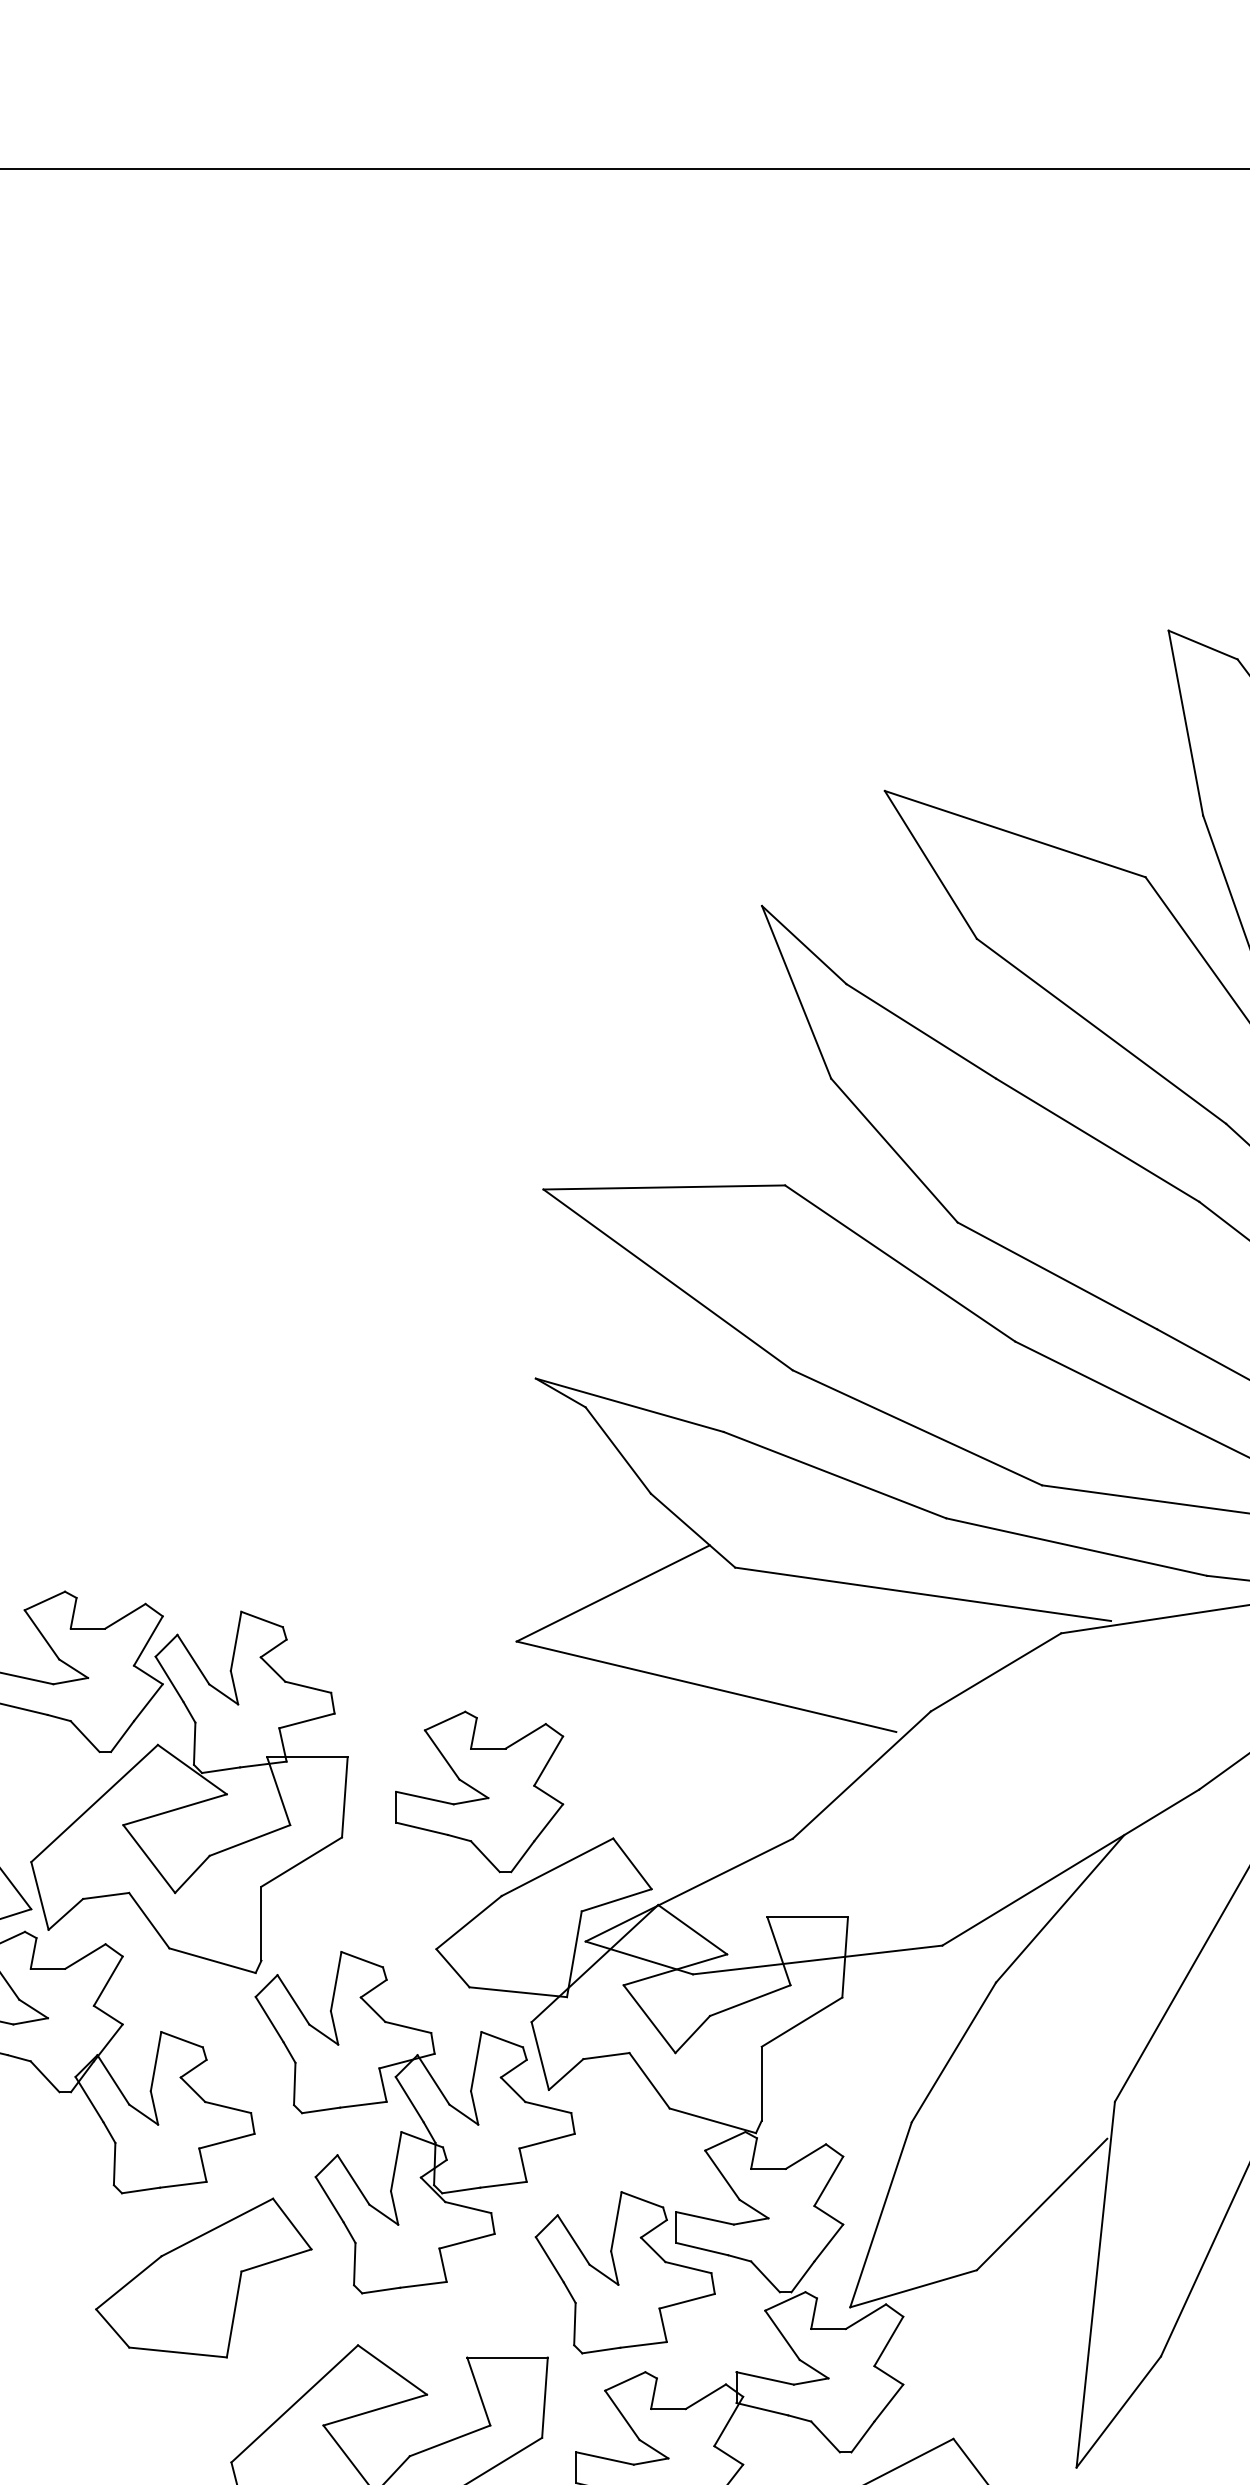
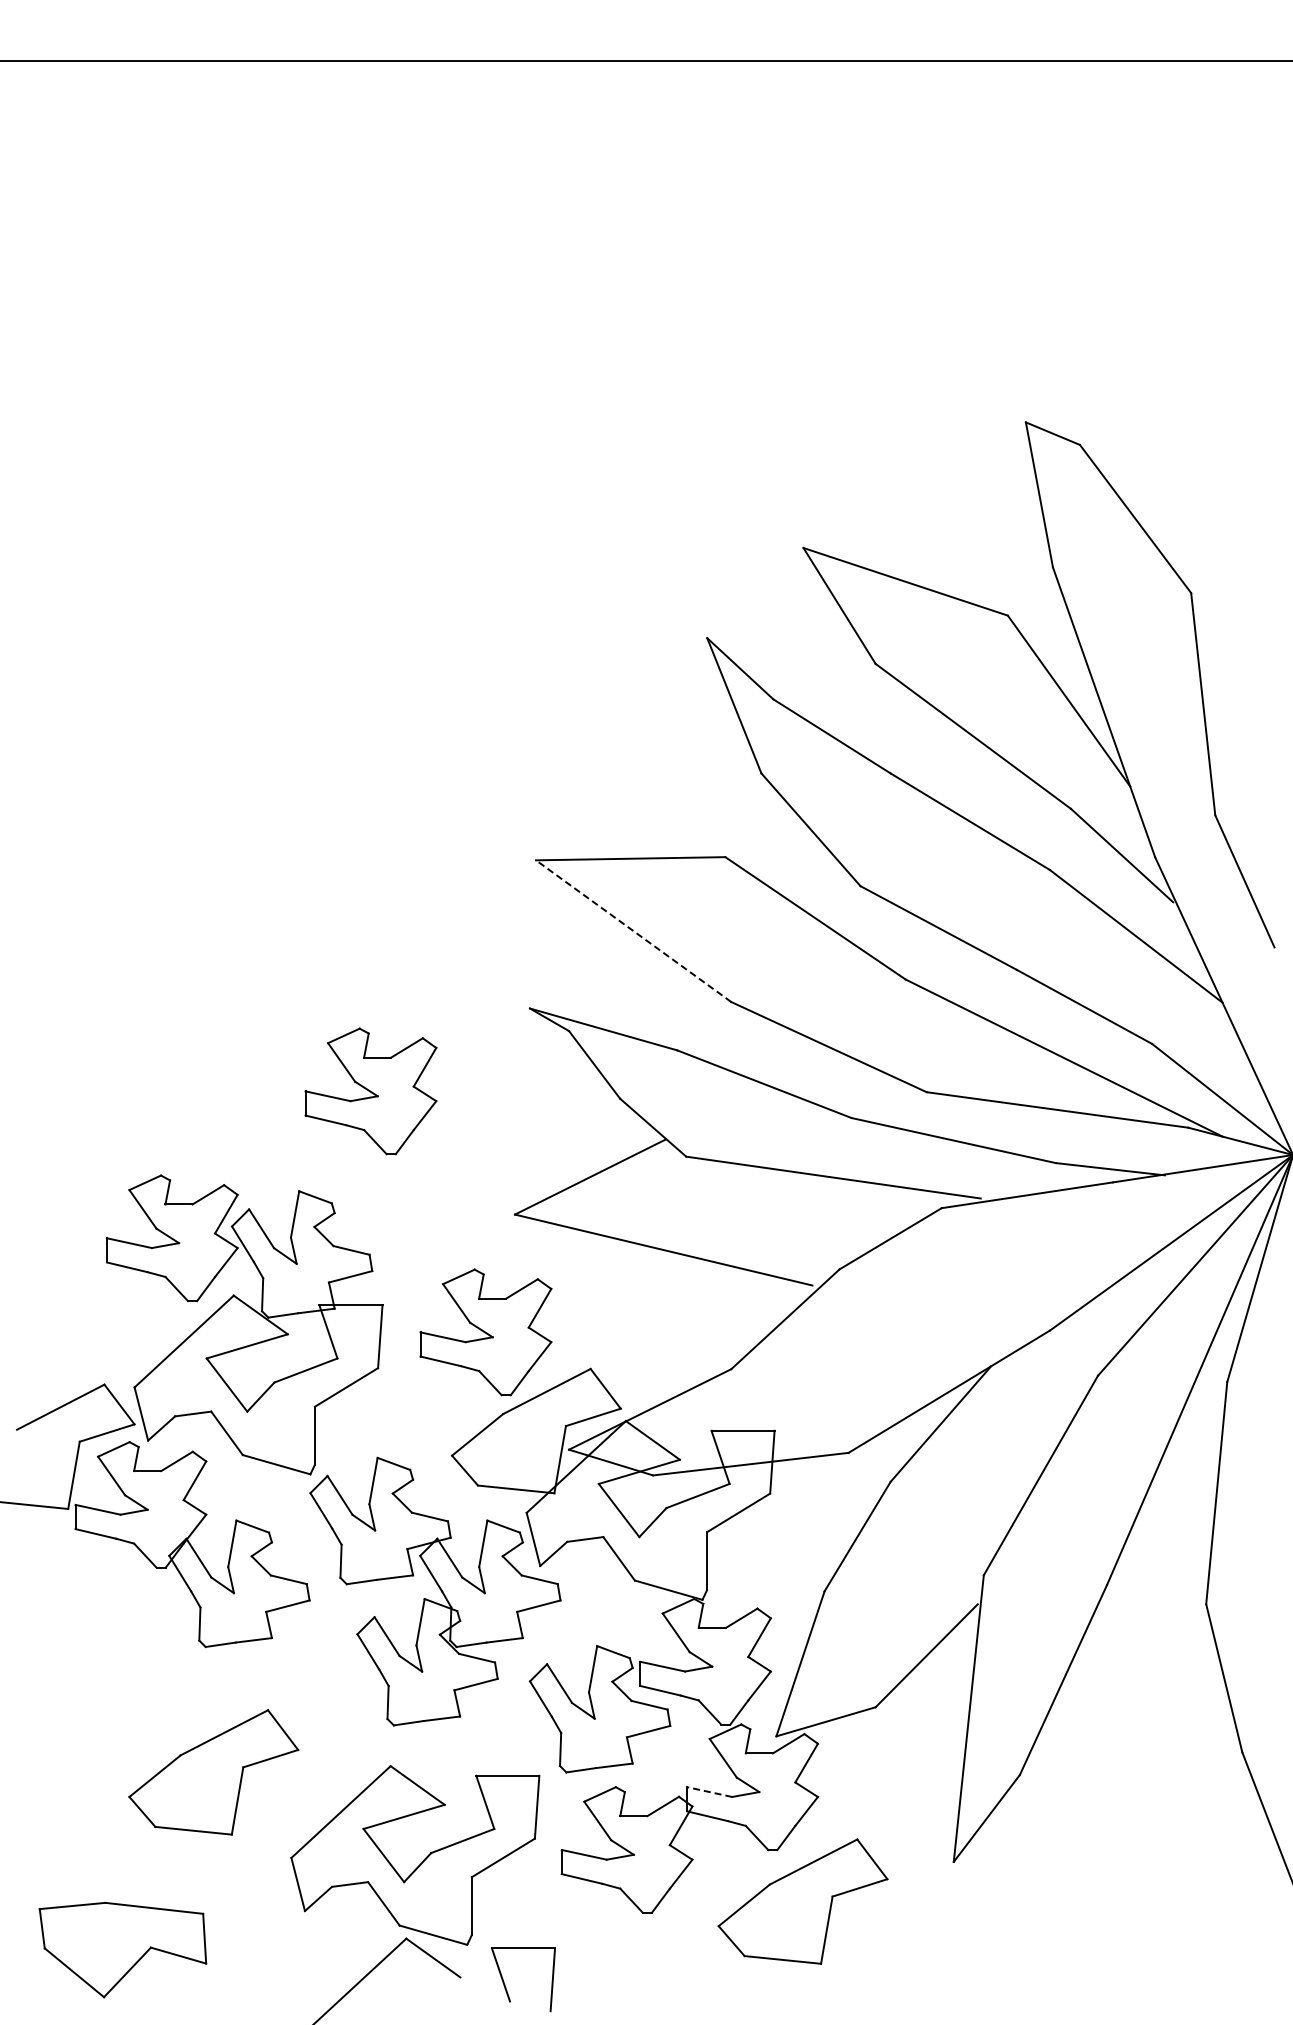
line: (667, 1280) -> (633, 931), solid -> dashed
part: (332, 1484) -> (370, 1091), added
part: (203, 2278) -> (213, 1772), moved
line: (764, 2377) -> (709, 1791), solid -> dashed

